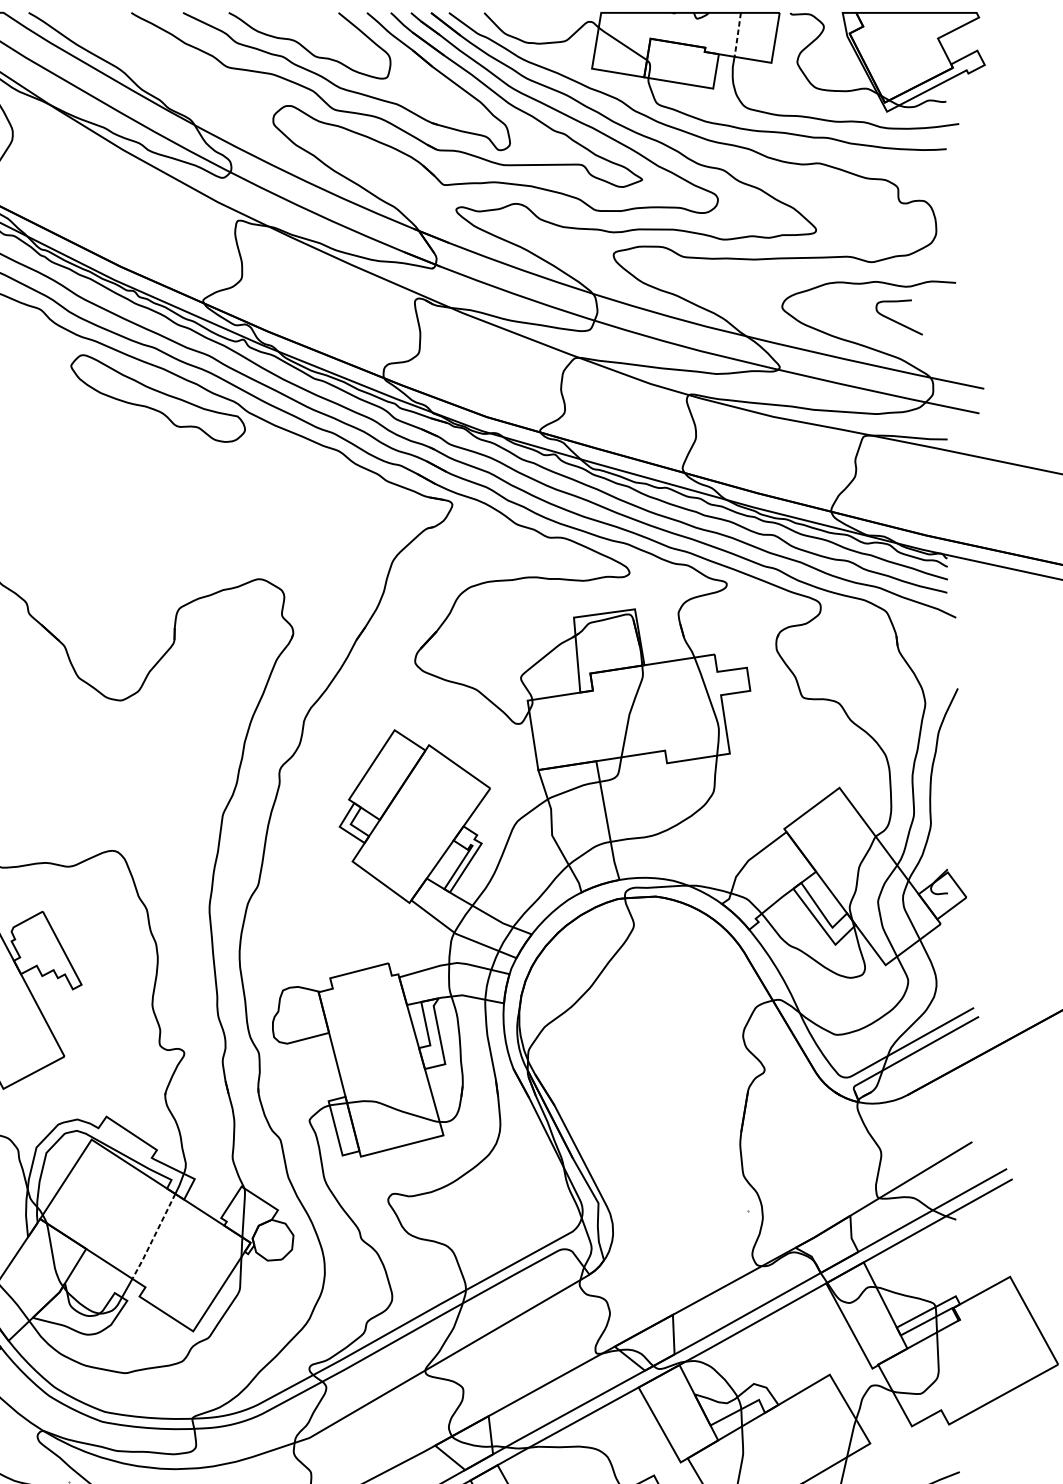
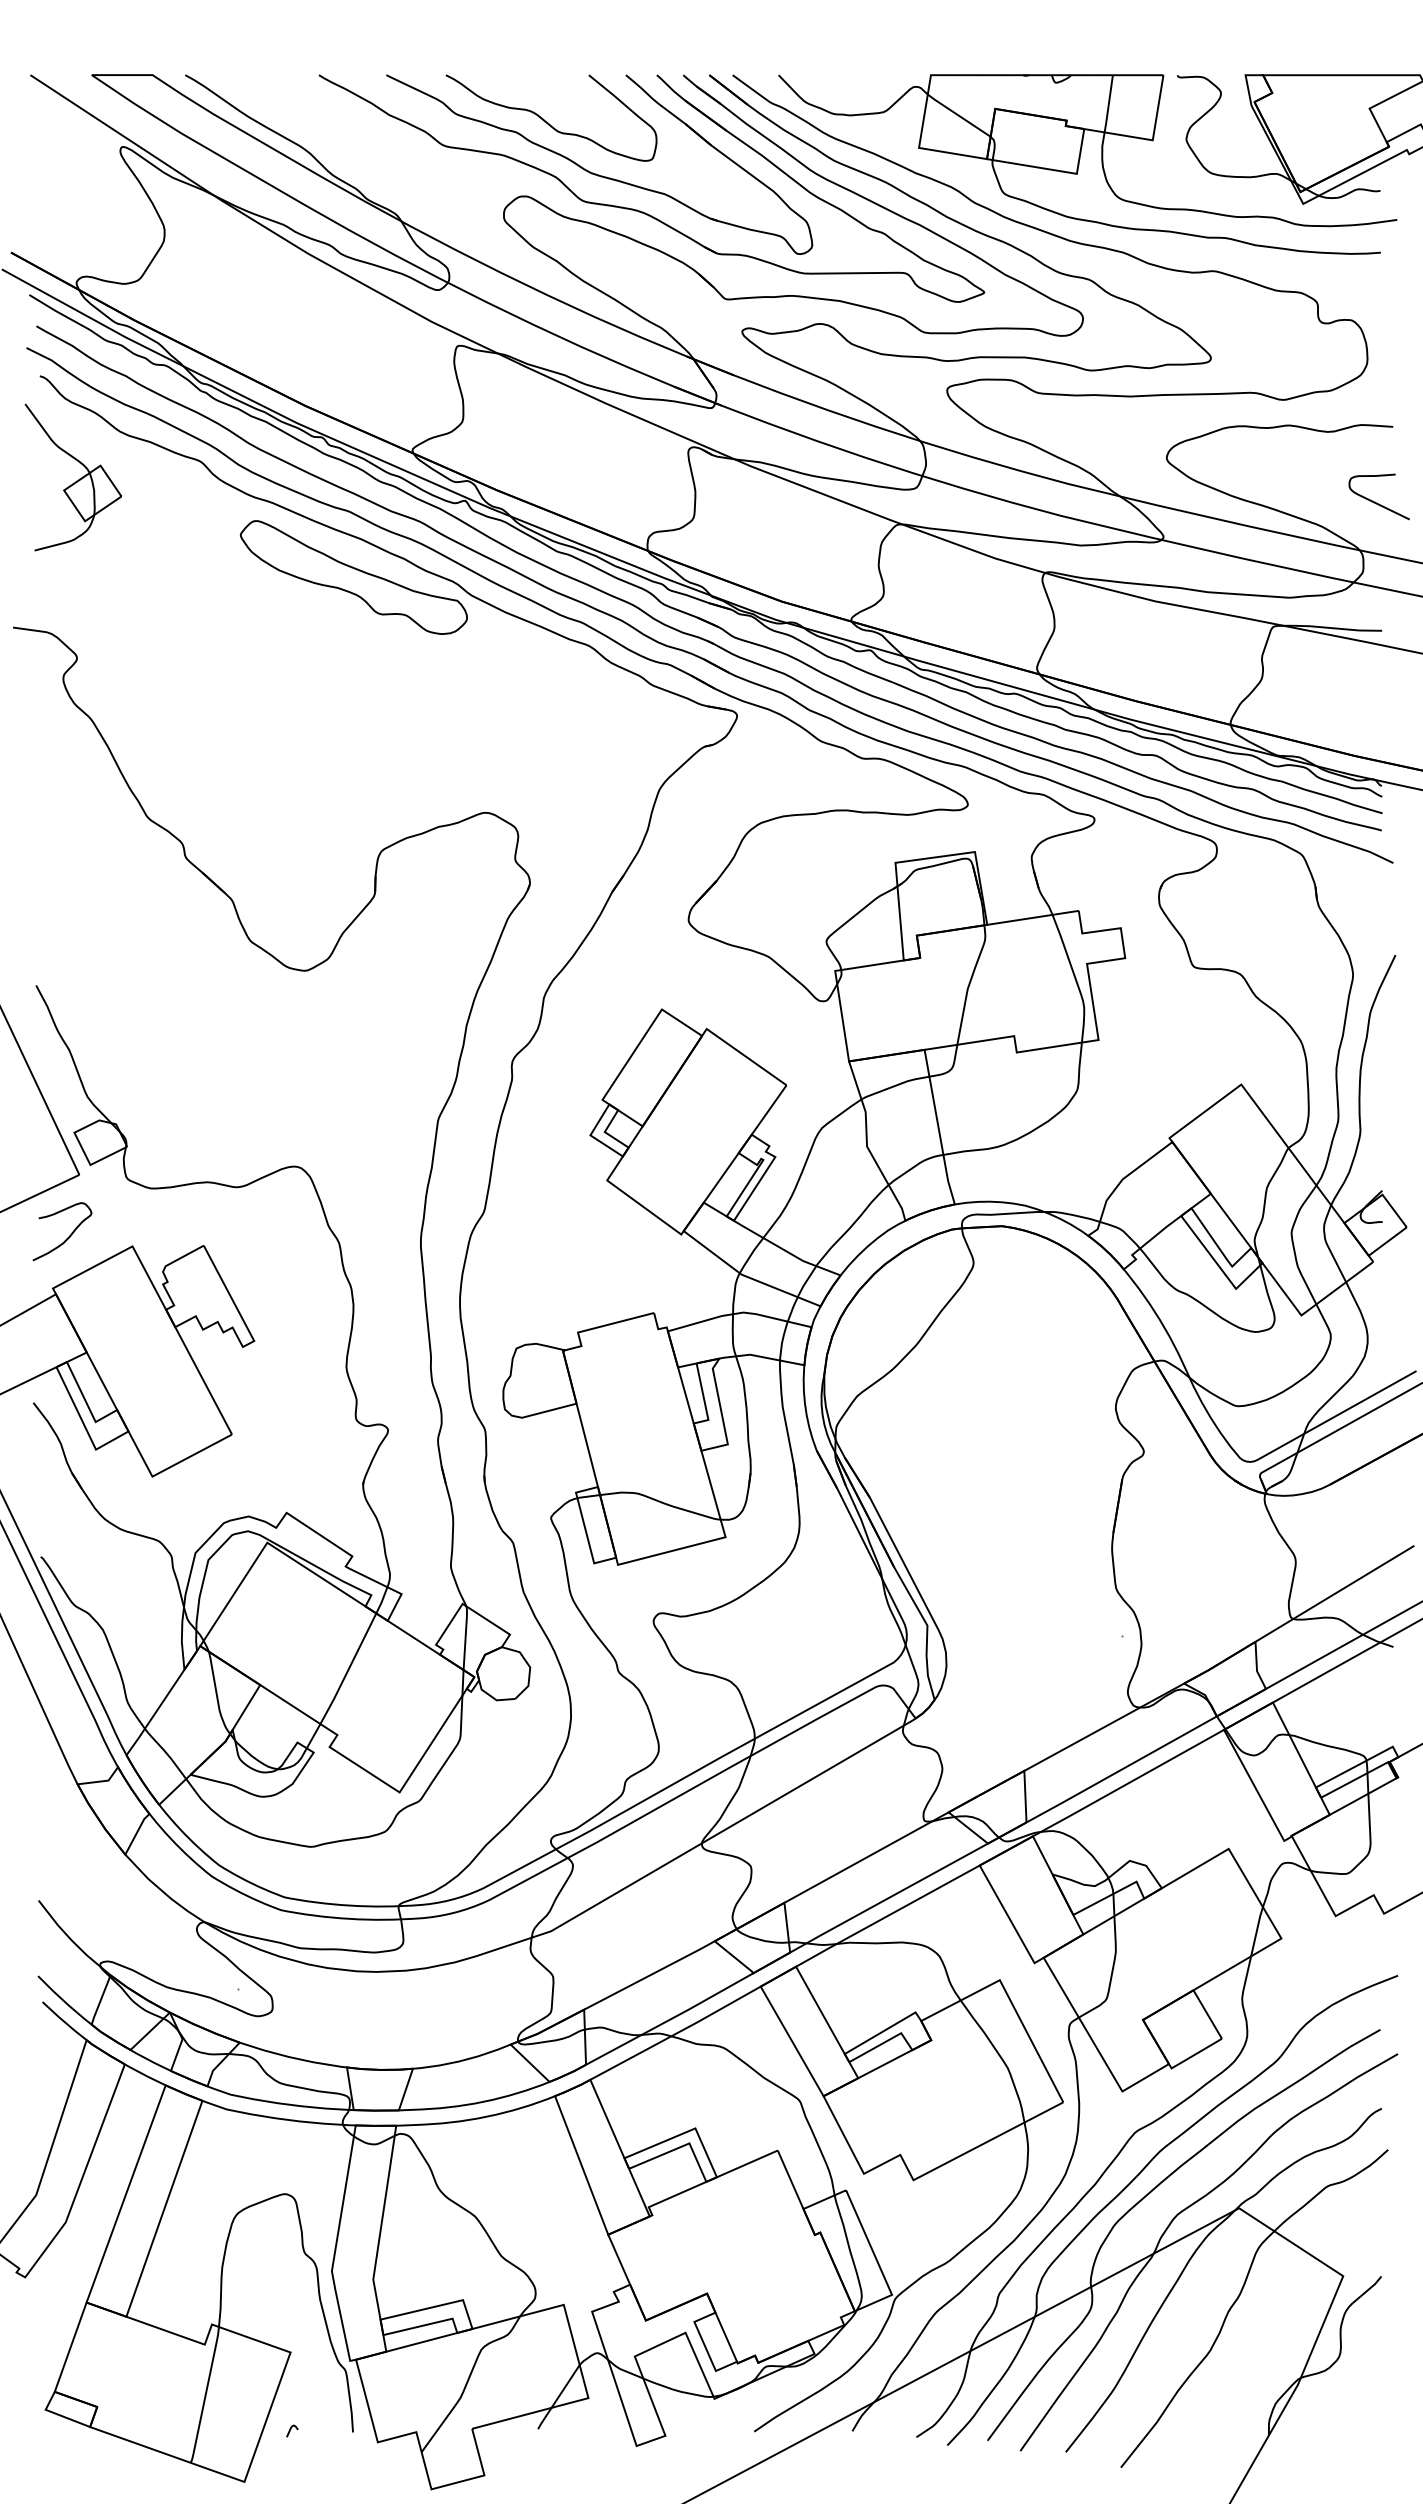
line: (737, 35) -> (1108, 104), dashed -> solid
curve: (897, 321) -> (1377, 502), moved
line: (153, 1236) -> (348, 1669), dashed -> solid

